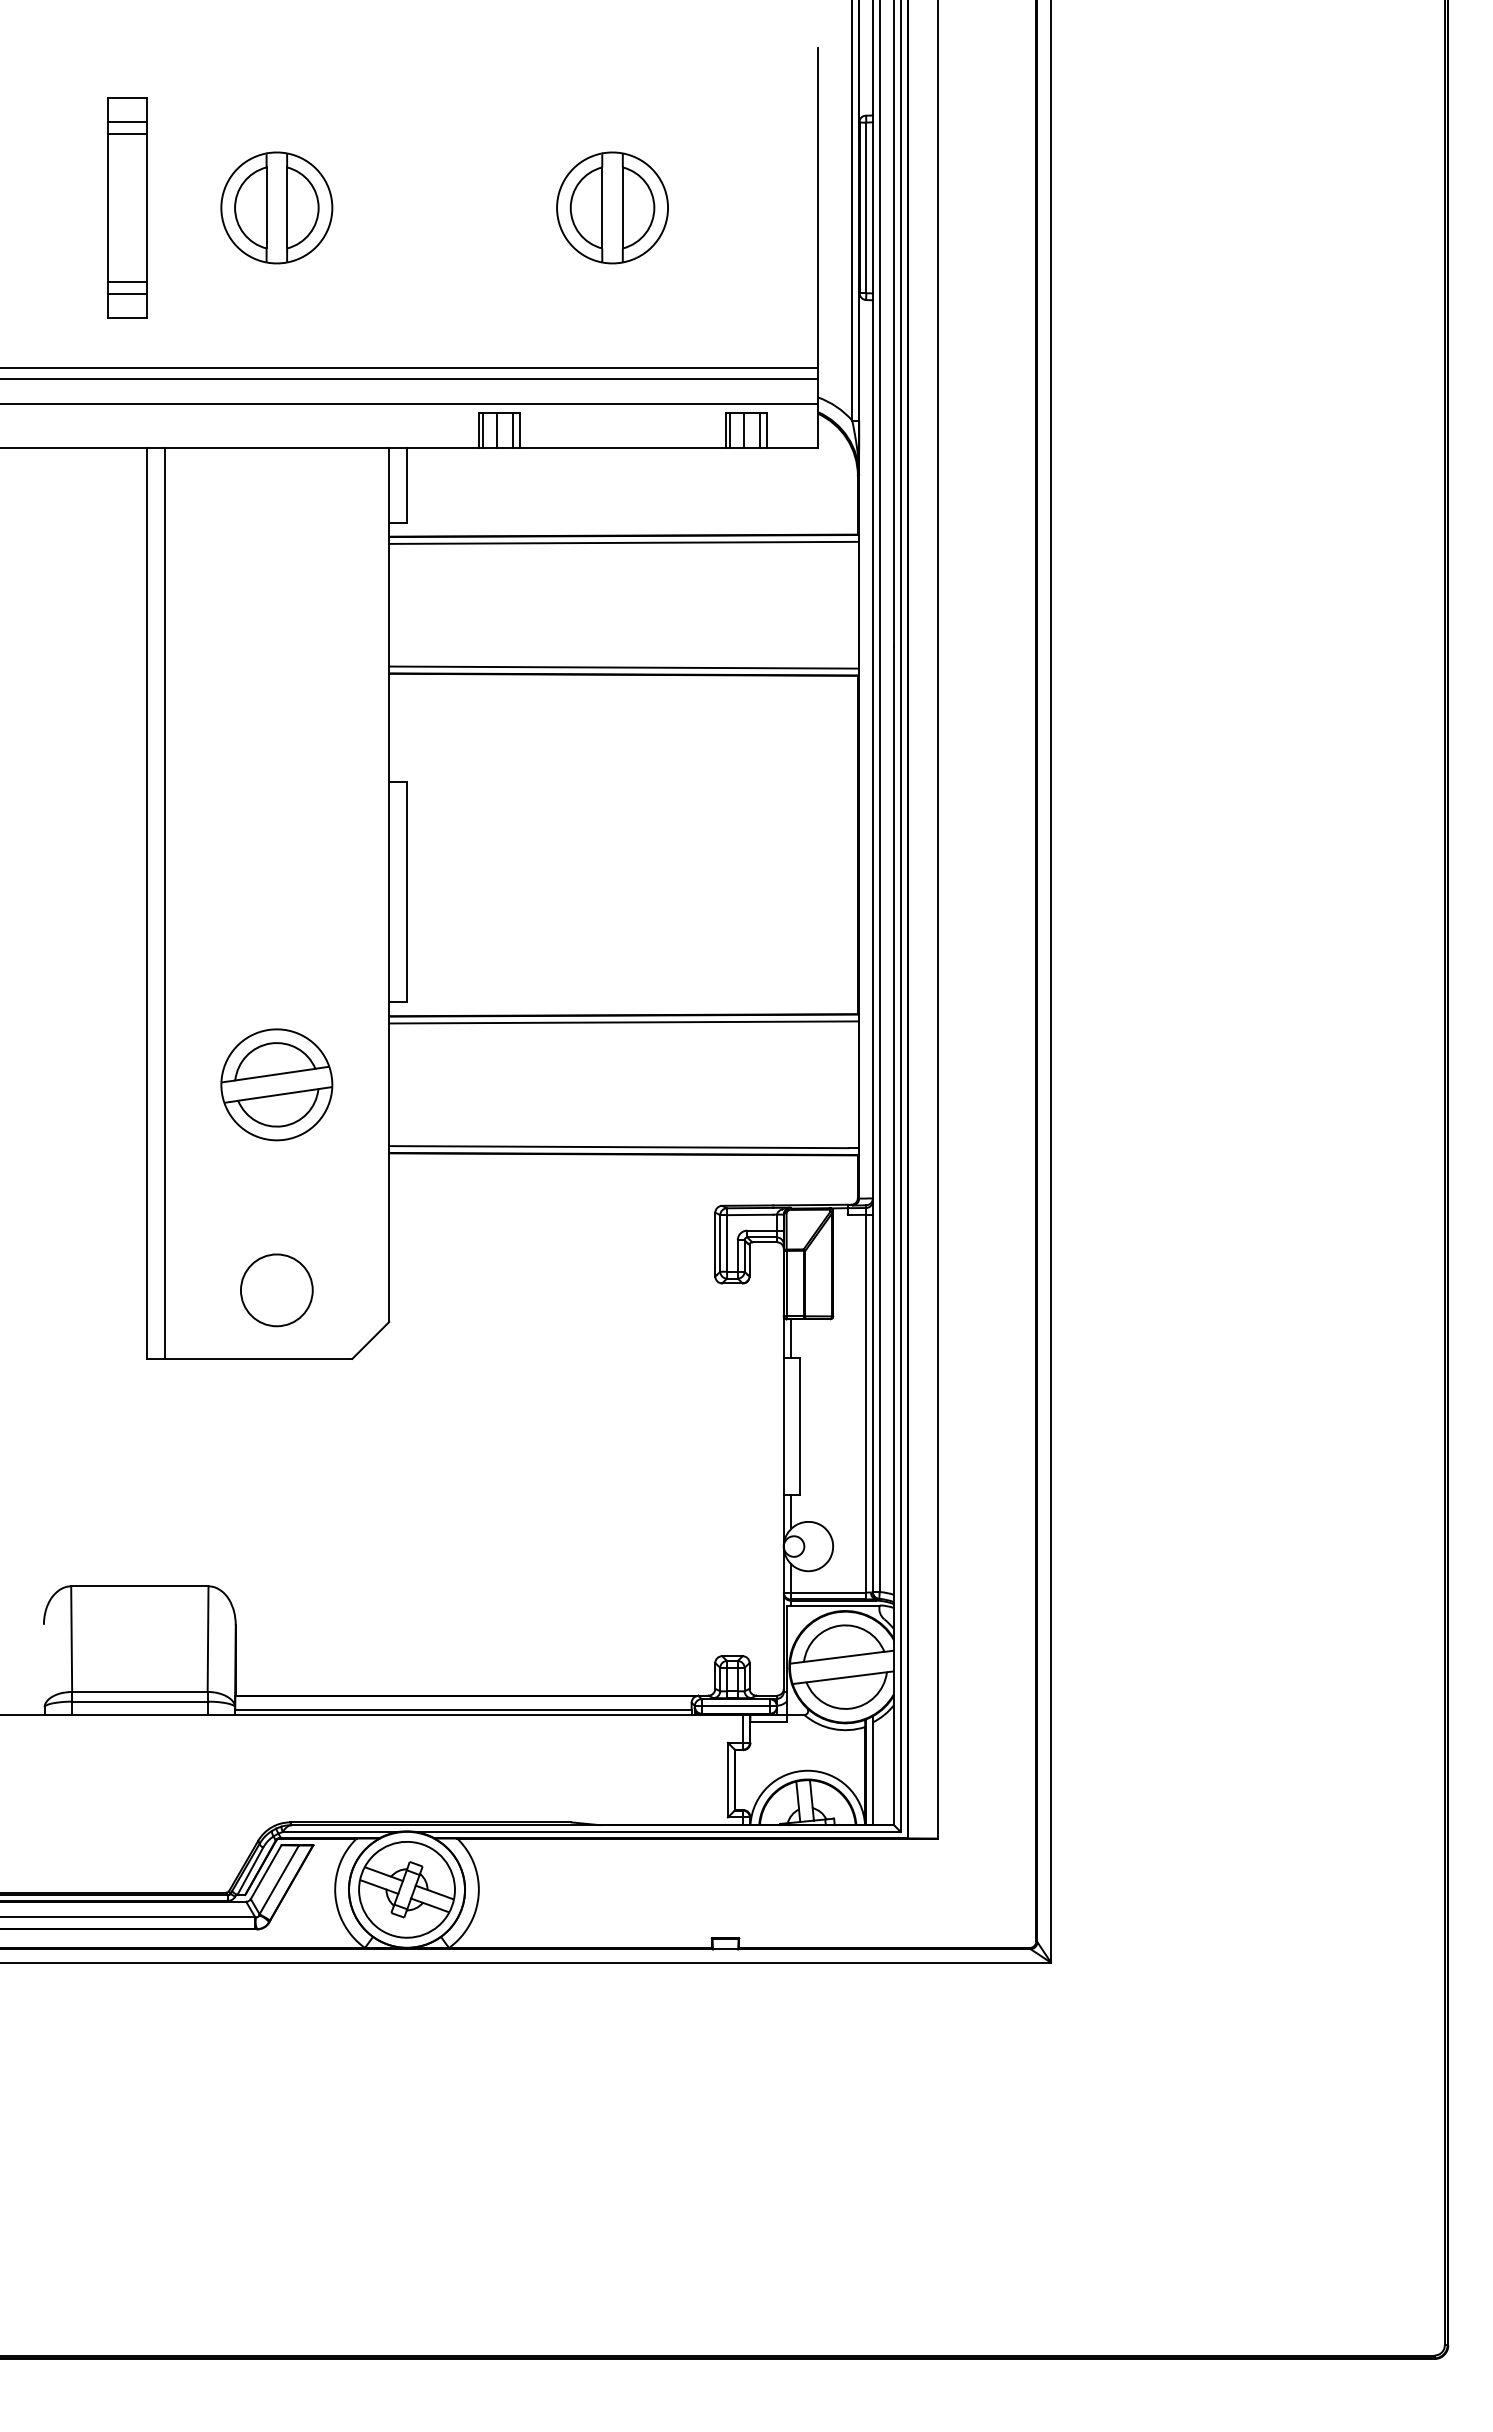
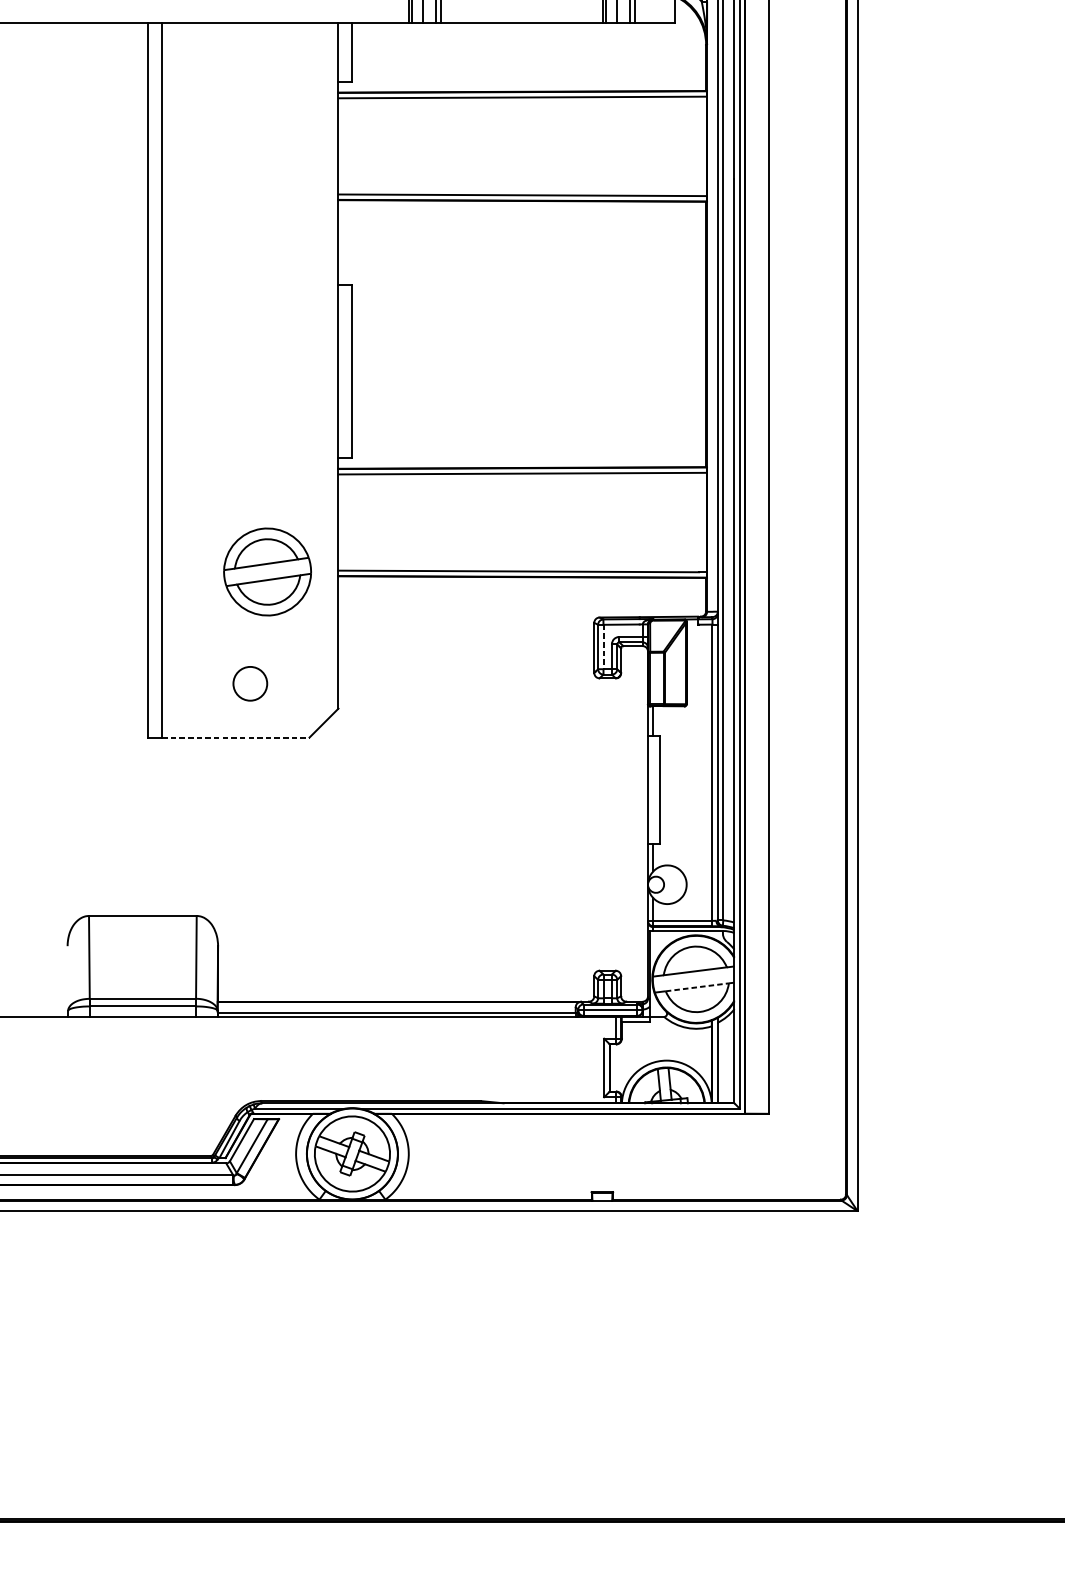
part: (276, 1084) -> (267, 571), moved
line: (727, 1243) -> (603, 647), solid -> dashed
circle: (276, 1290) -> (250, 683), size x0.6
line: (258, 1358) -> (235, 737), solid -> dashed
line: (846, 1677) -> (697, 987), solid -> dashed

